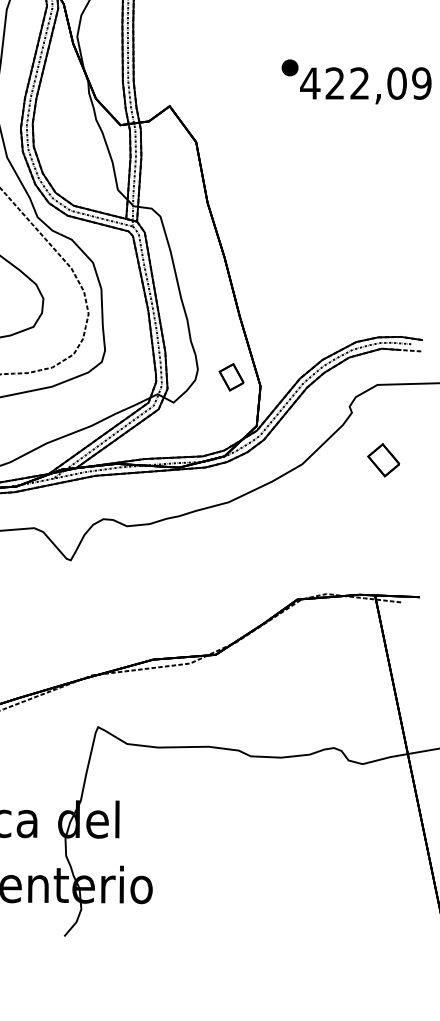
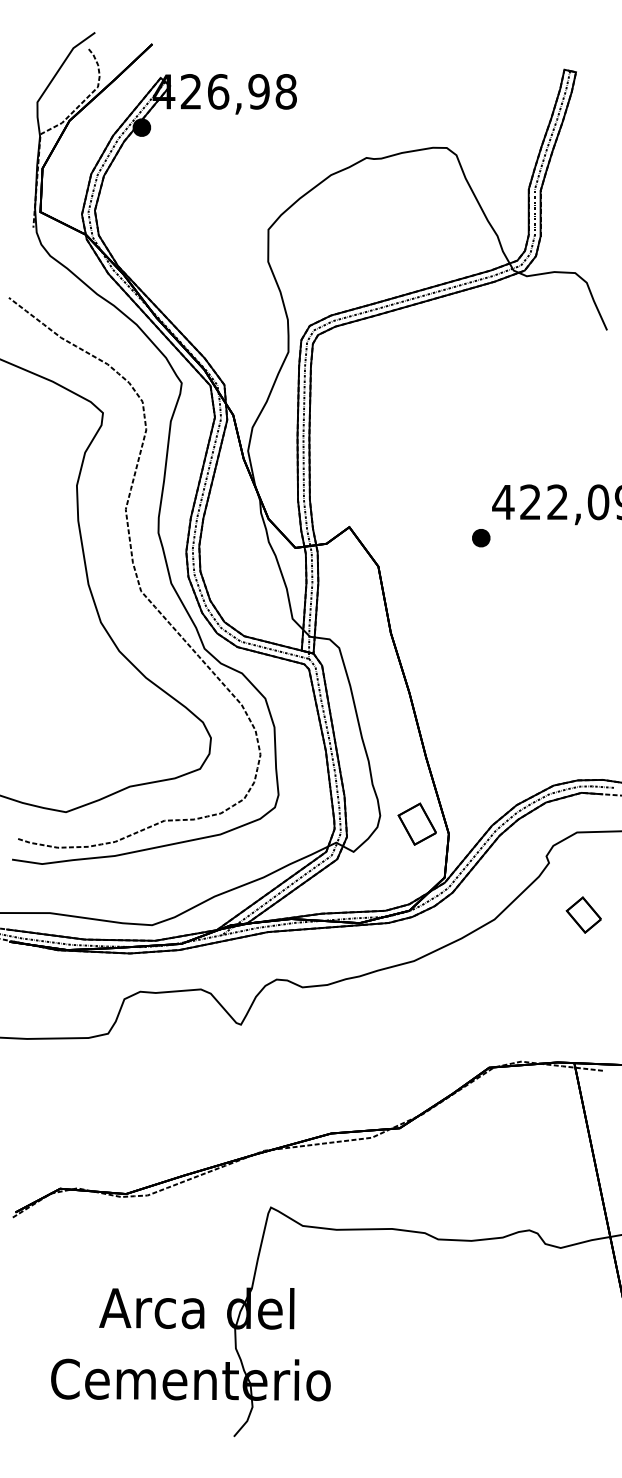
part: (290, 68) -> (481, 538), moved
part: (230, 376) -> (416, 823), size x1.43

